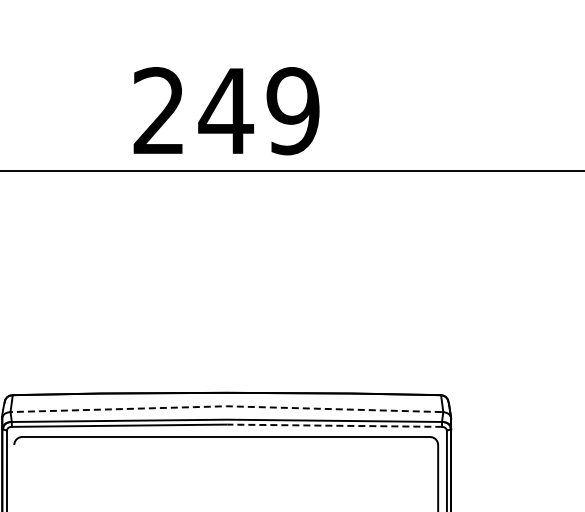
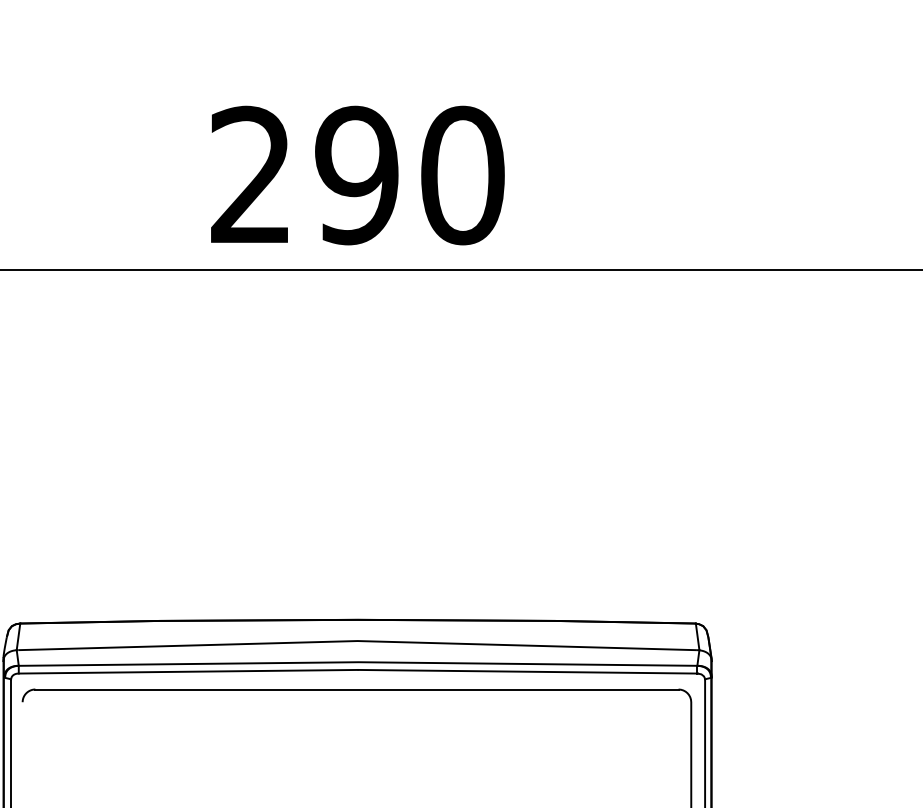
text: (258, 111) -> (407, 176), 249 -> 290
line: (226, 406) -> (357, 641), dashed -> solid
line: (334, 425) -> (527, 671), dashed -> solid

